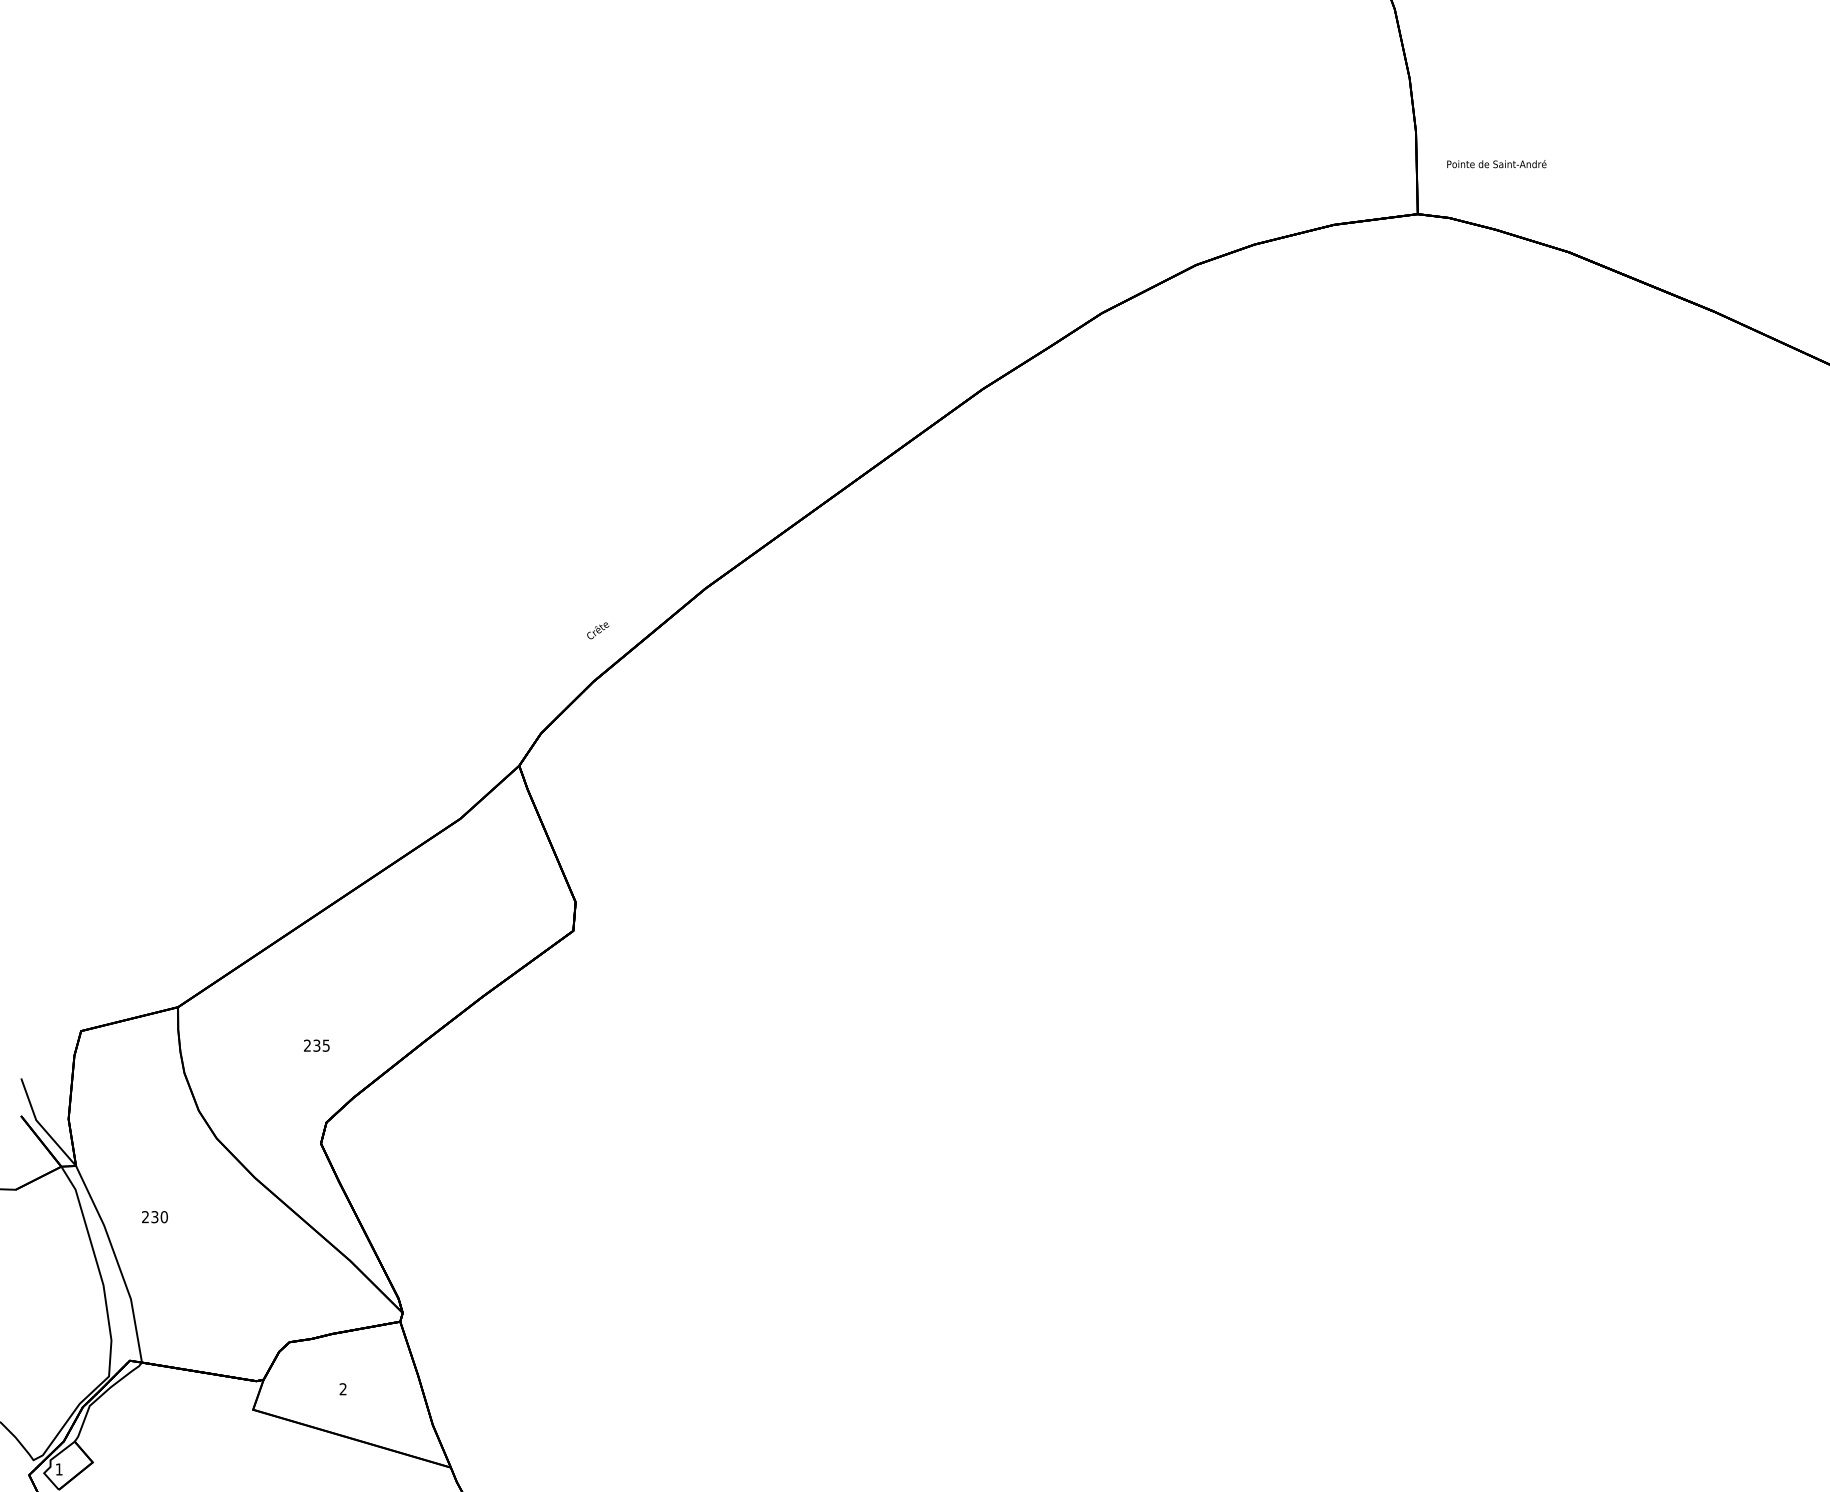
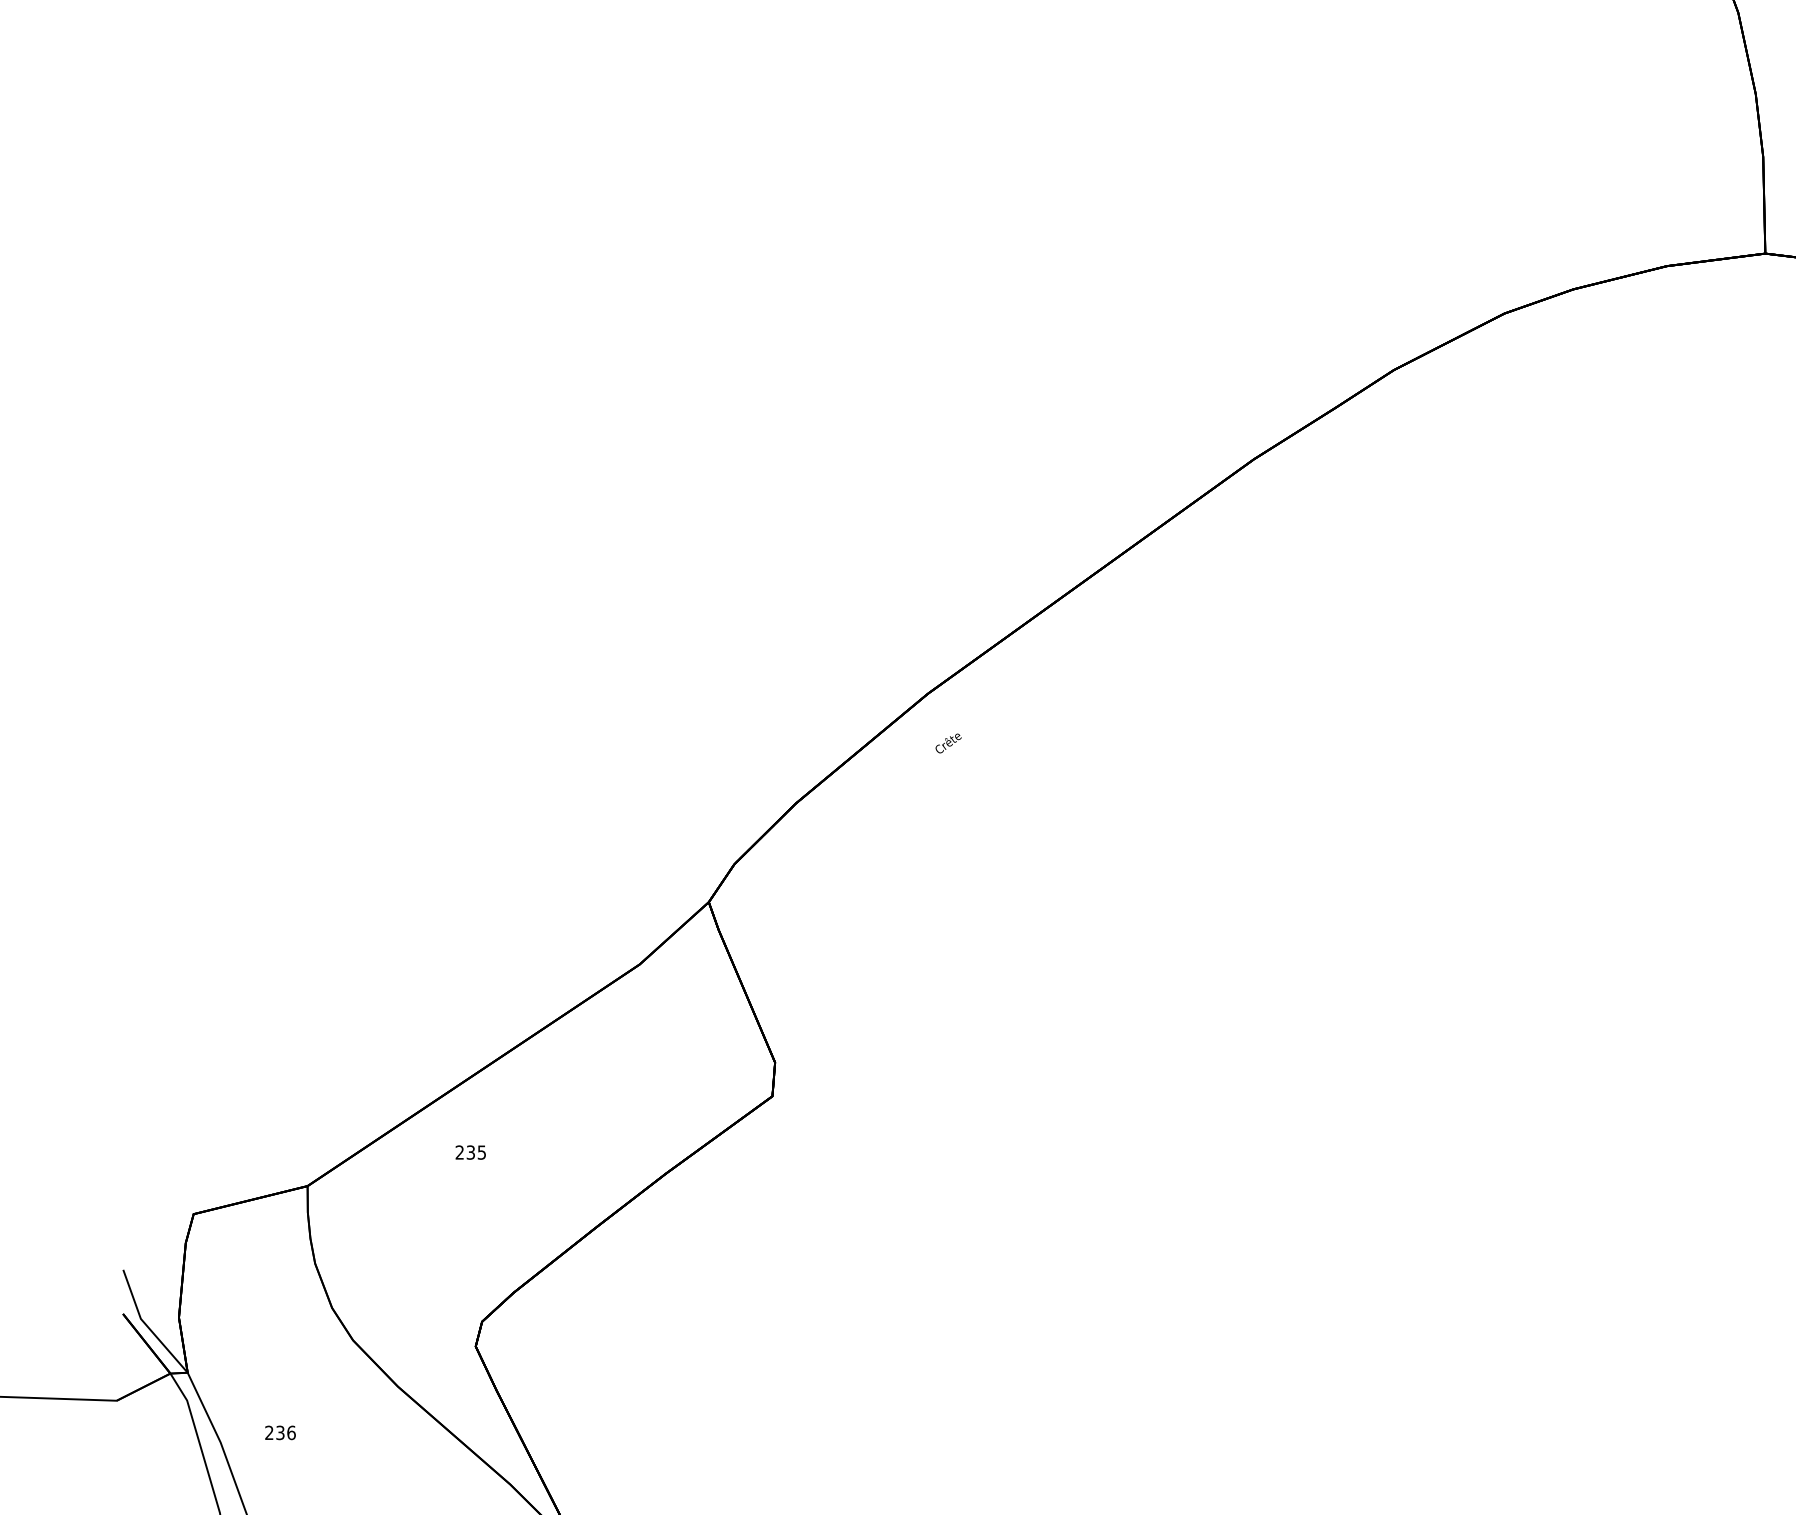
text: (598, 630) -> (948, 743), moved
text: (316, 1045) -> (470, 1152), moved
text: (164, 1216) -> (291, 1432), 230 -> 236

